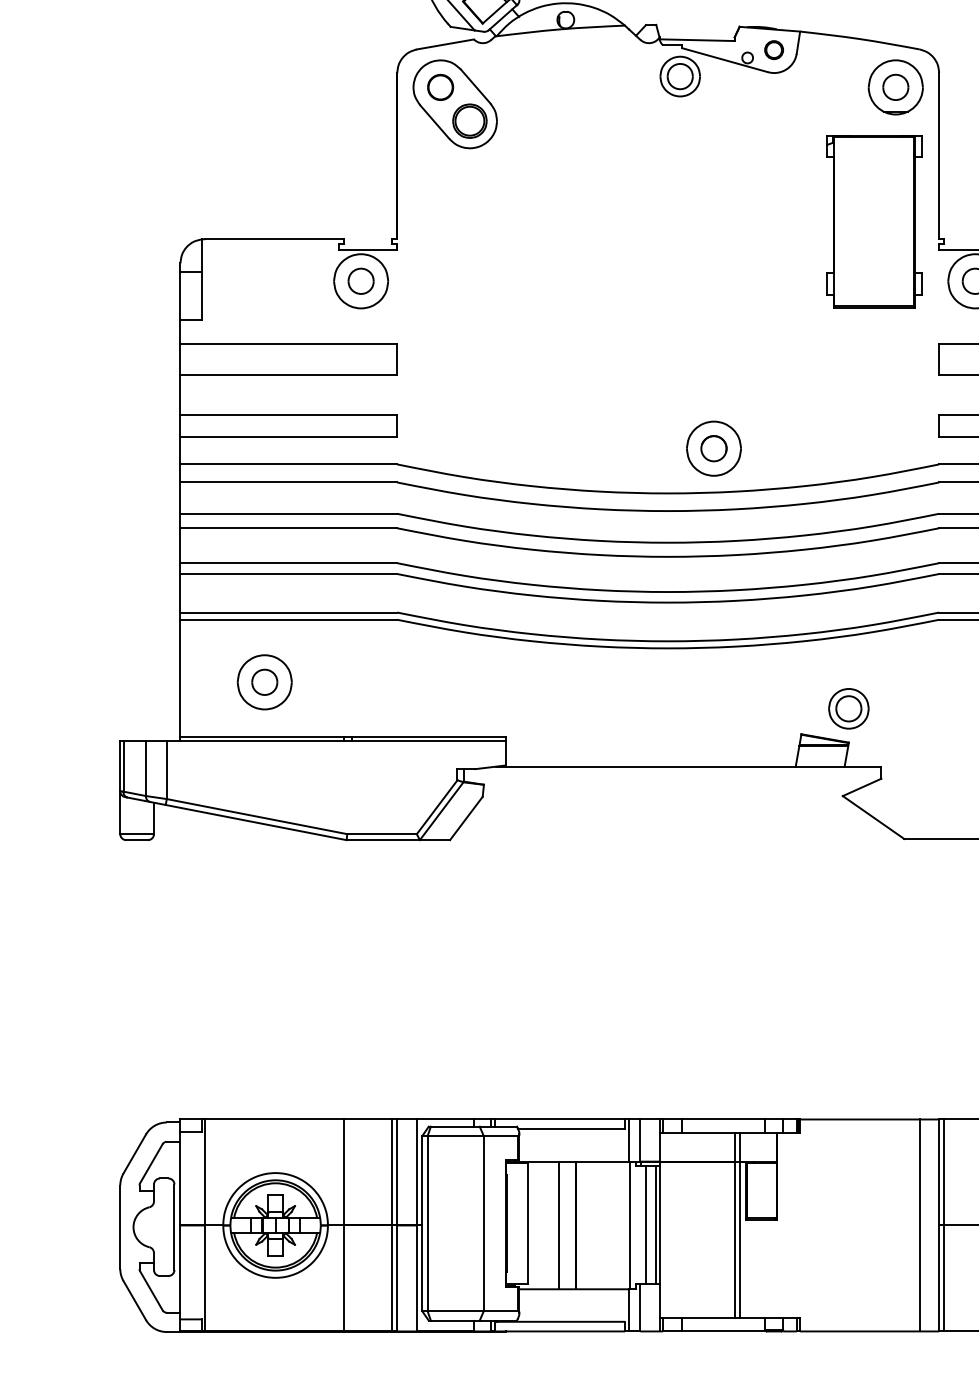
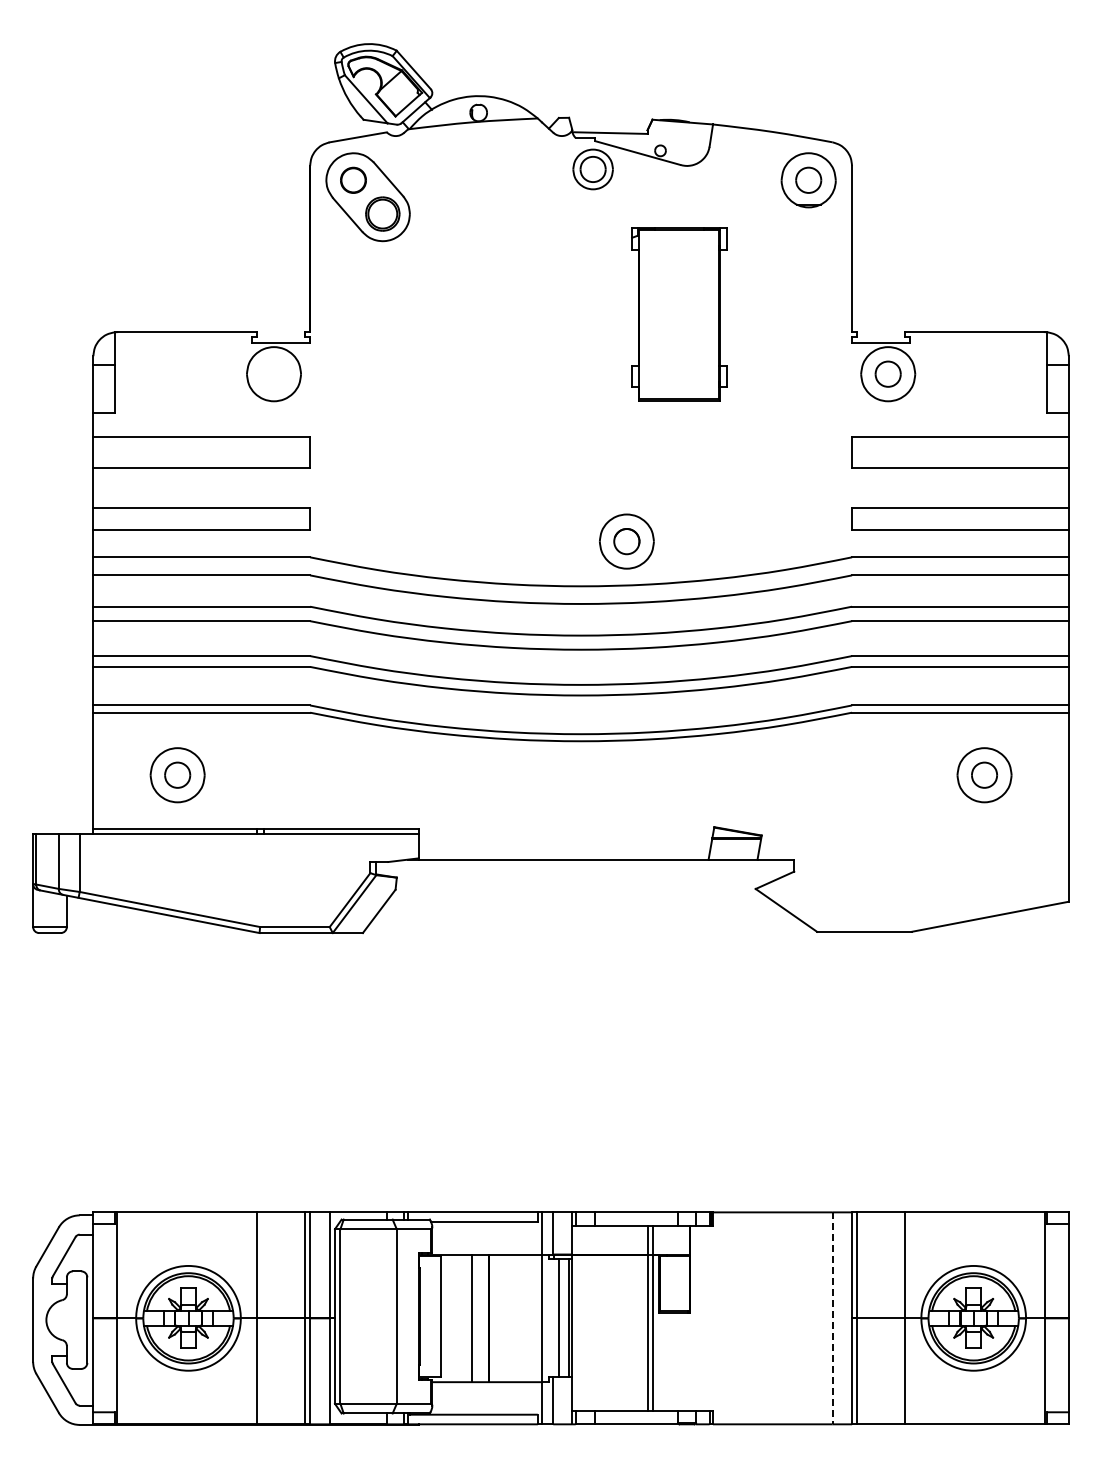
circle: (773, 49) -> (686, 142), removed
part: (874, 221) -> (679, 314), moved
part: (360, 280) -> (273, 373), removed
part: (848, 708) -> (761, 801), removed
line: (919, 1225) -> (832, 1318), solid -> dashed

